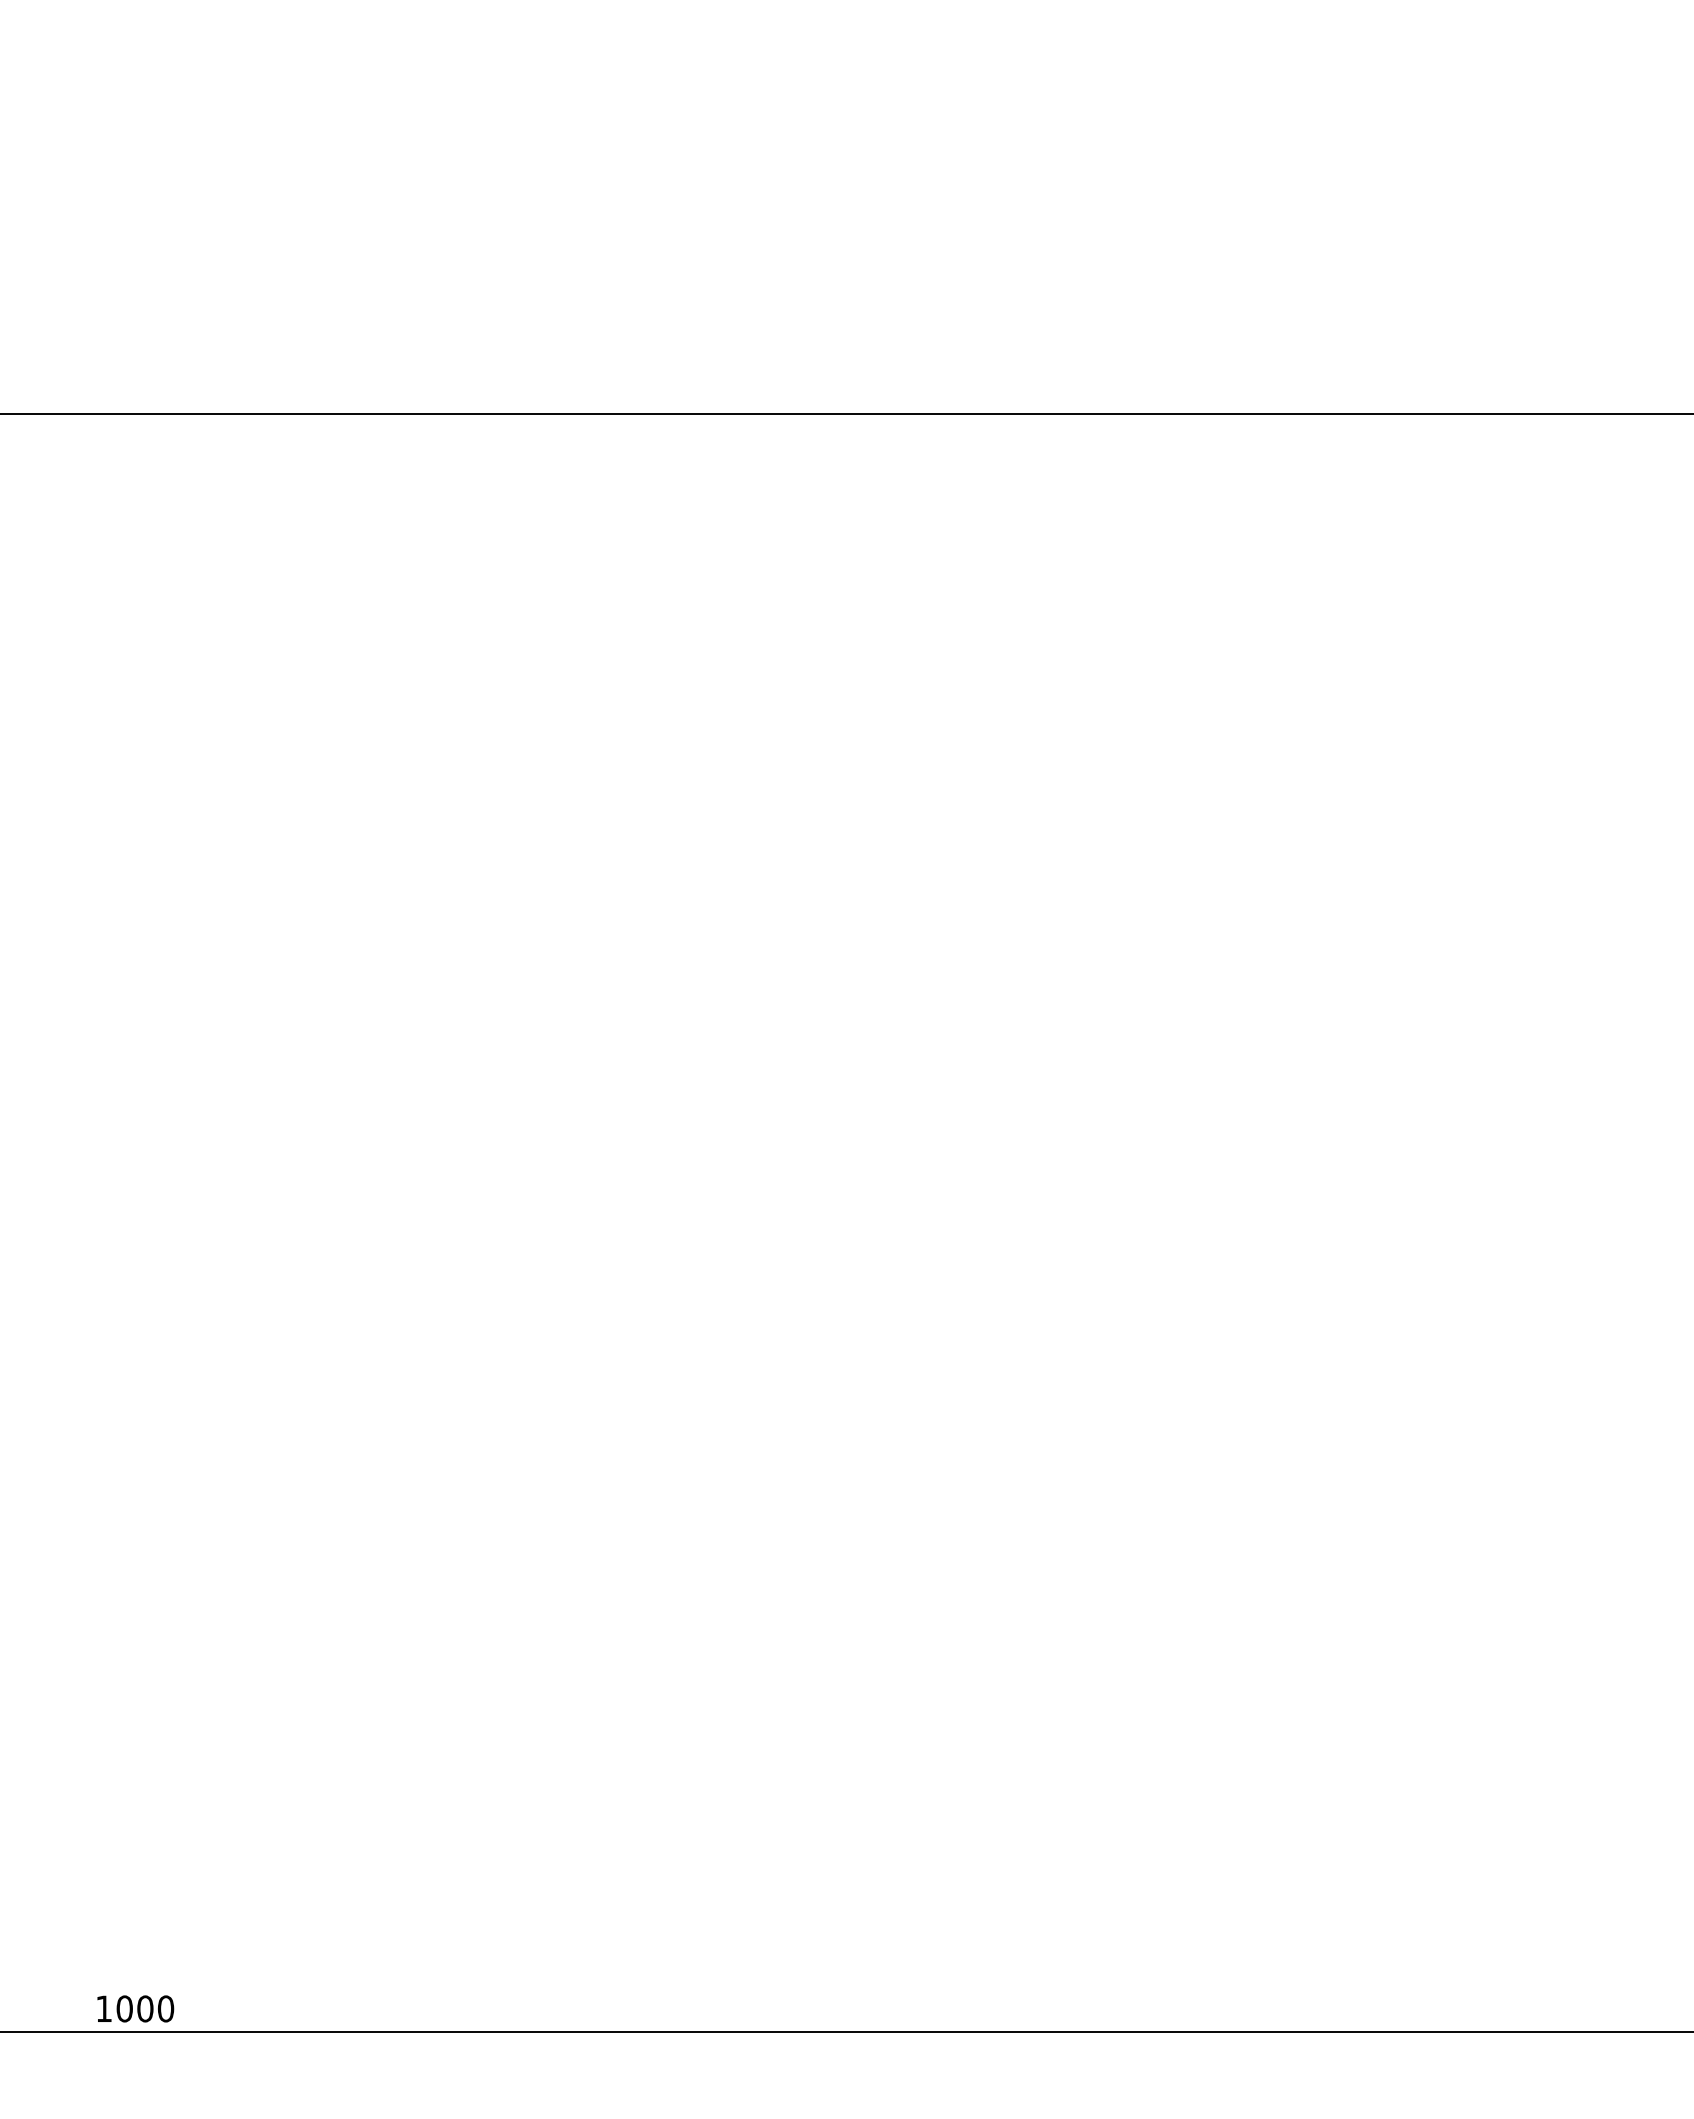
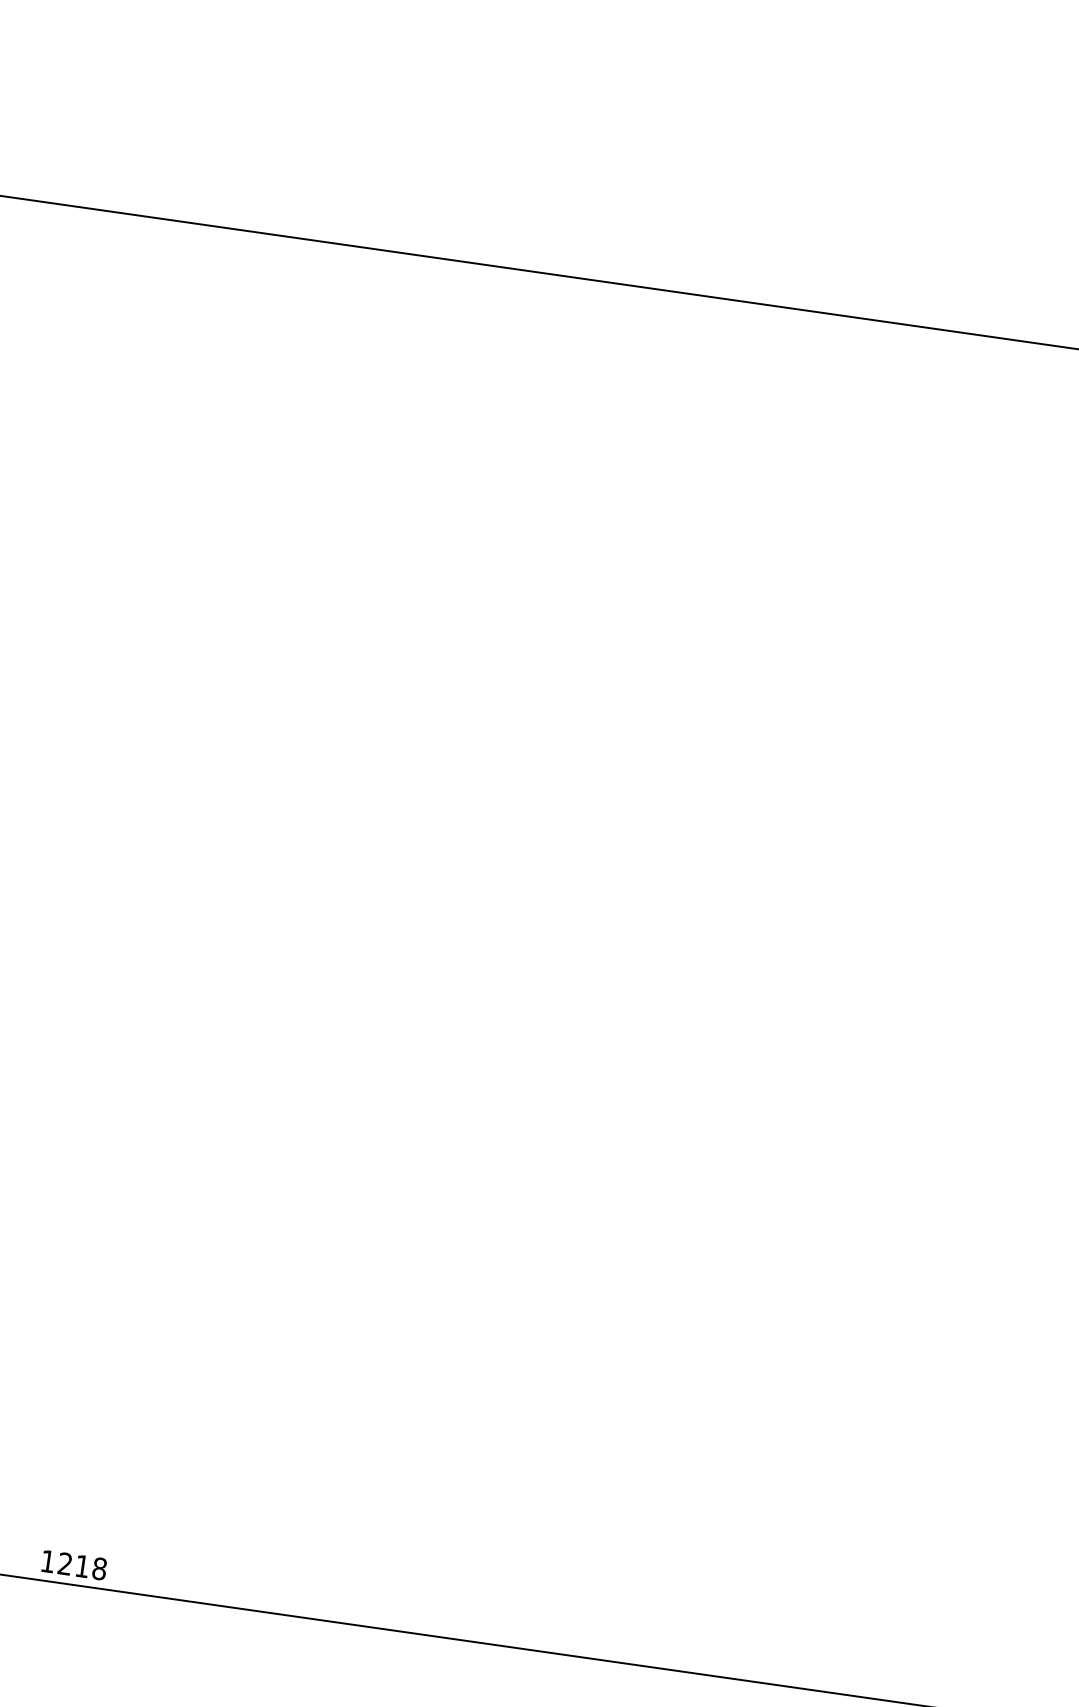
text: (145, 2008) -> (82, 1566), 1000 -> 1218

